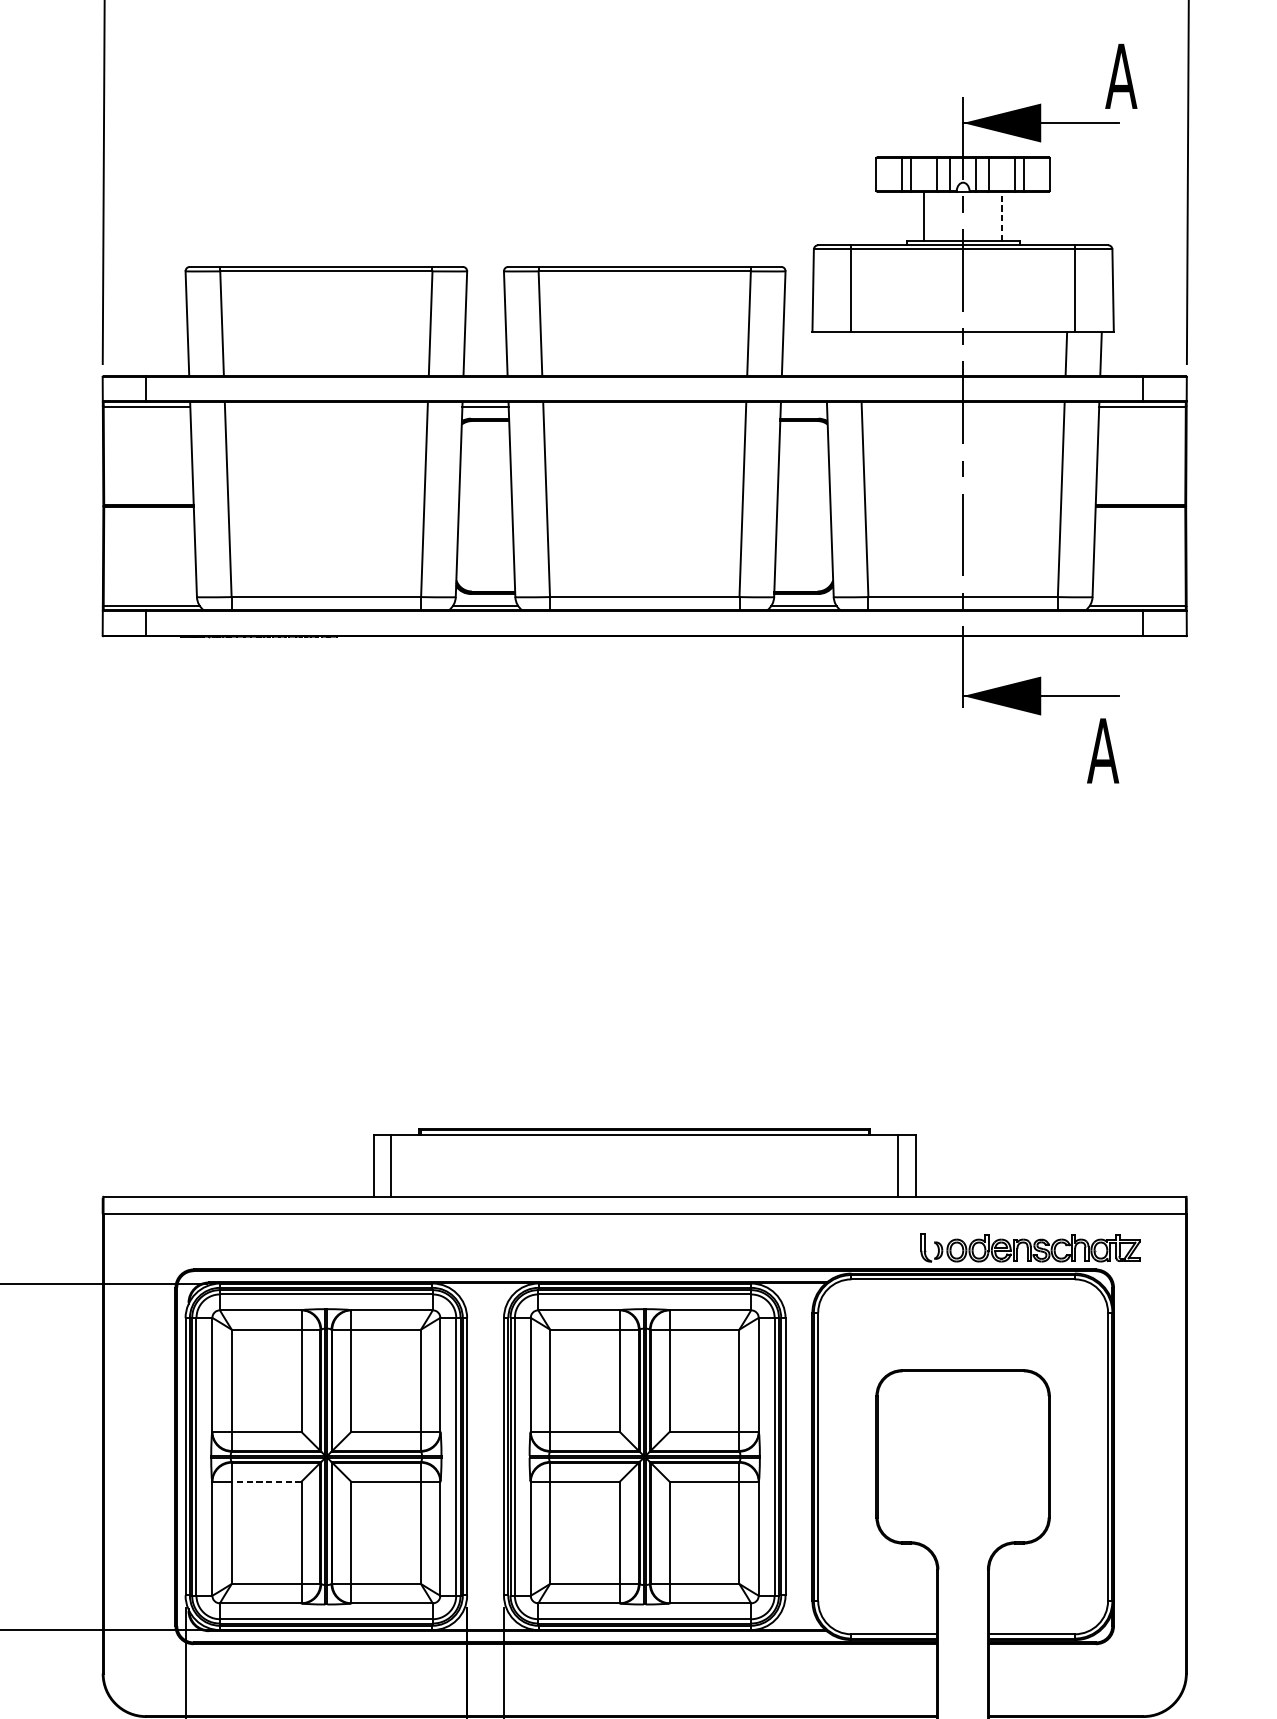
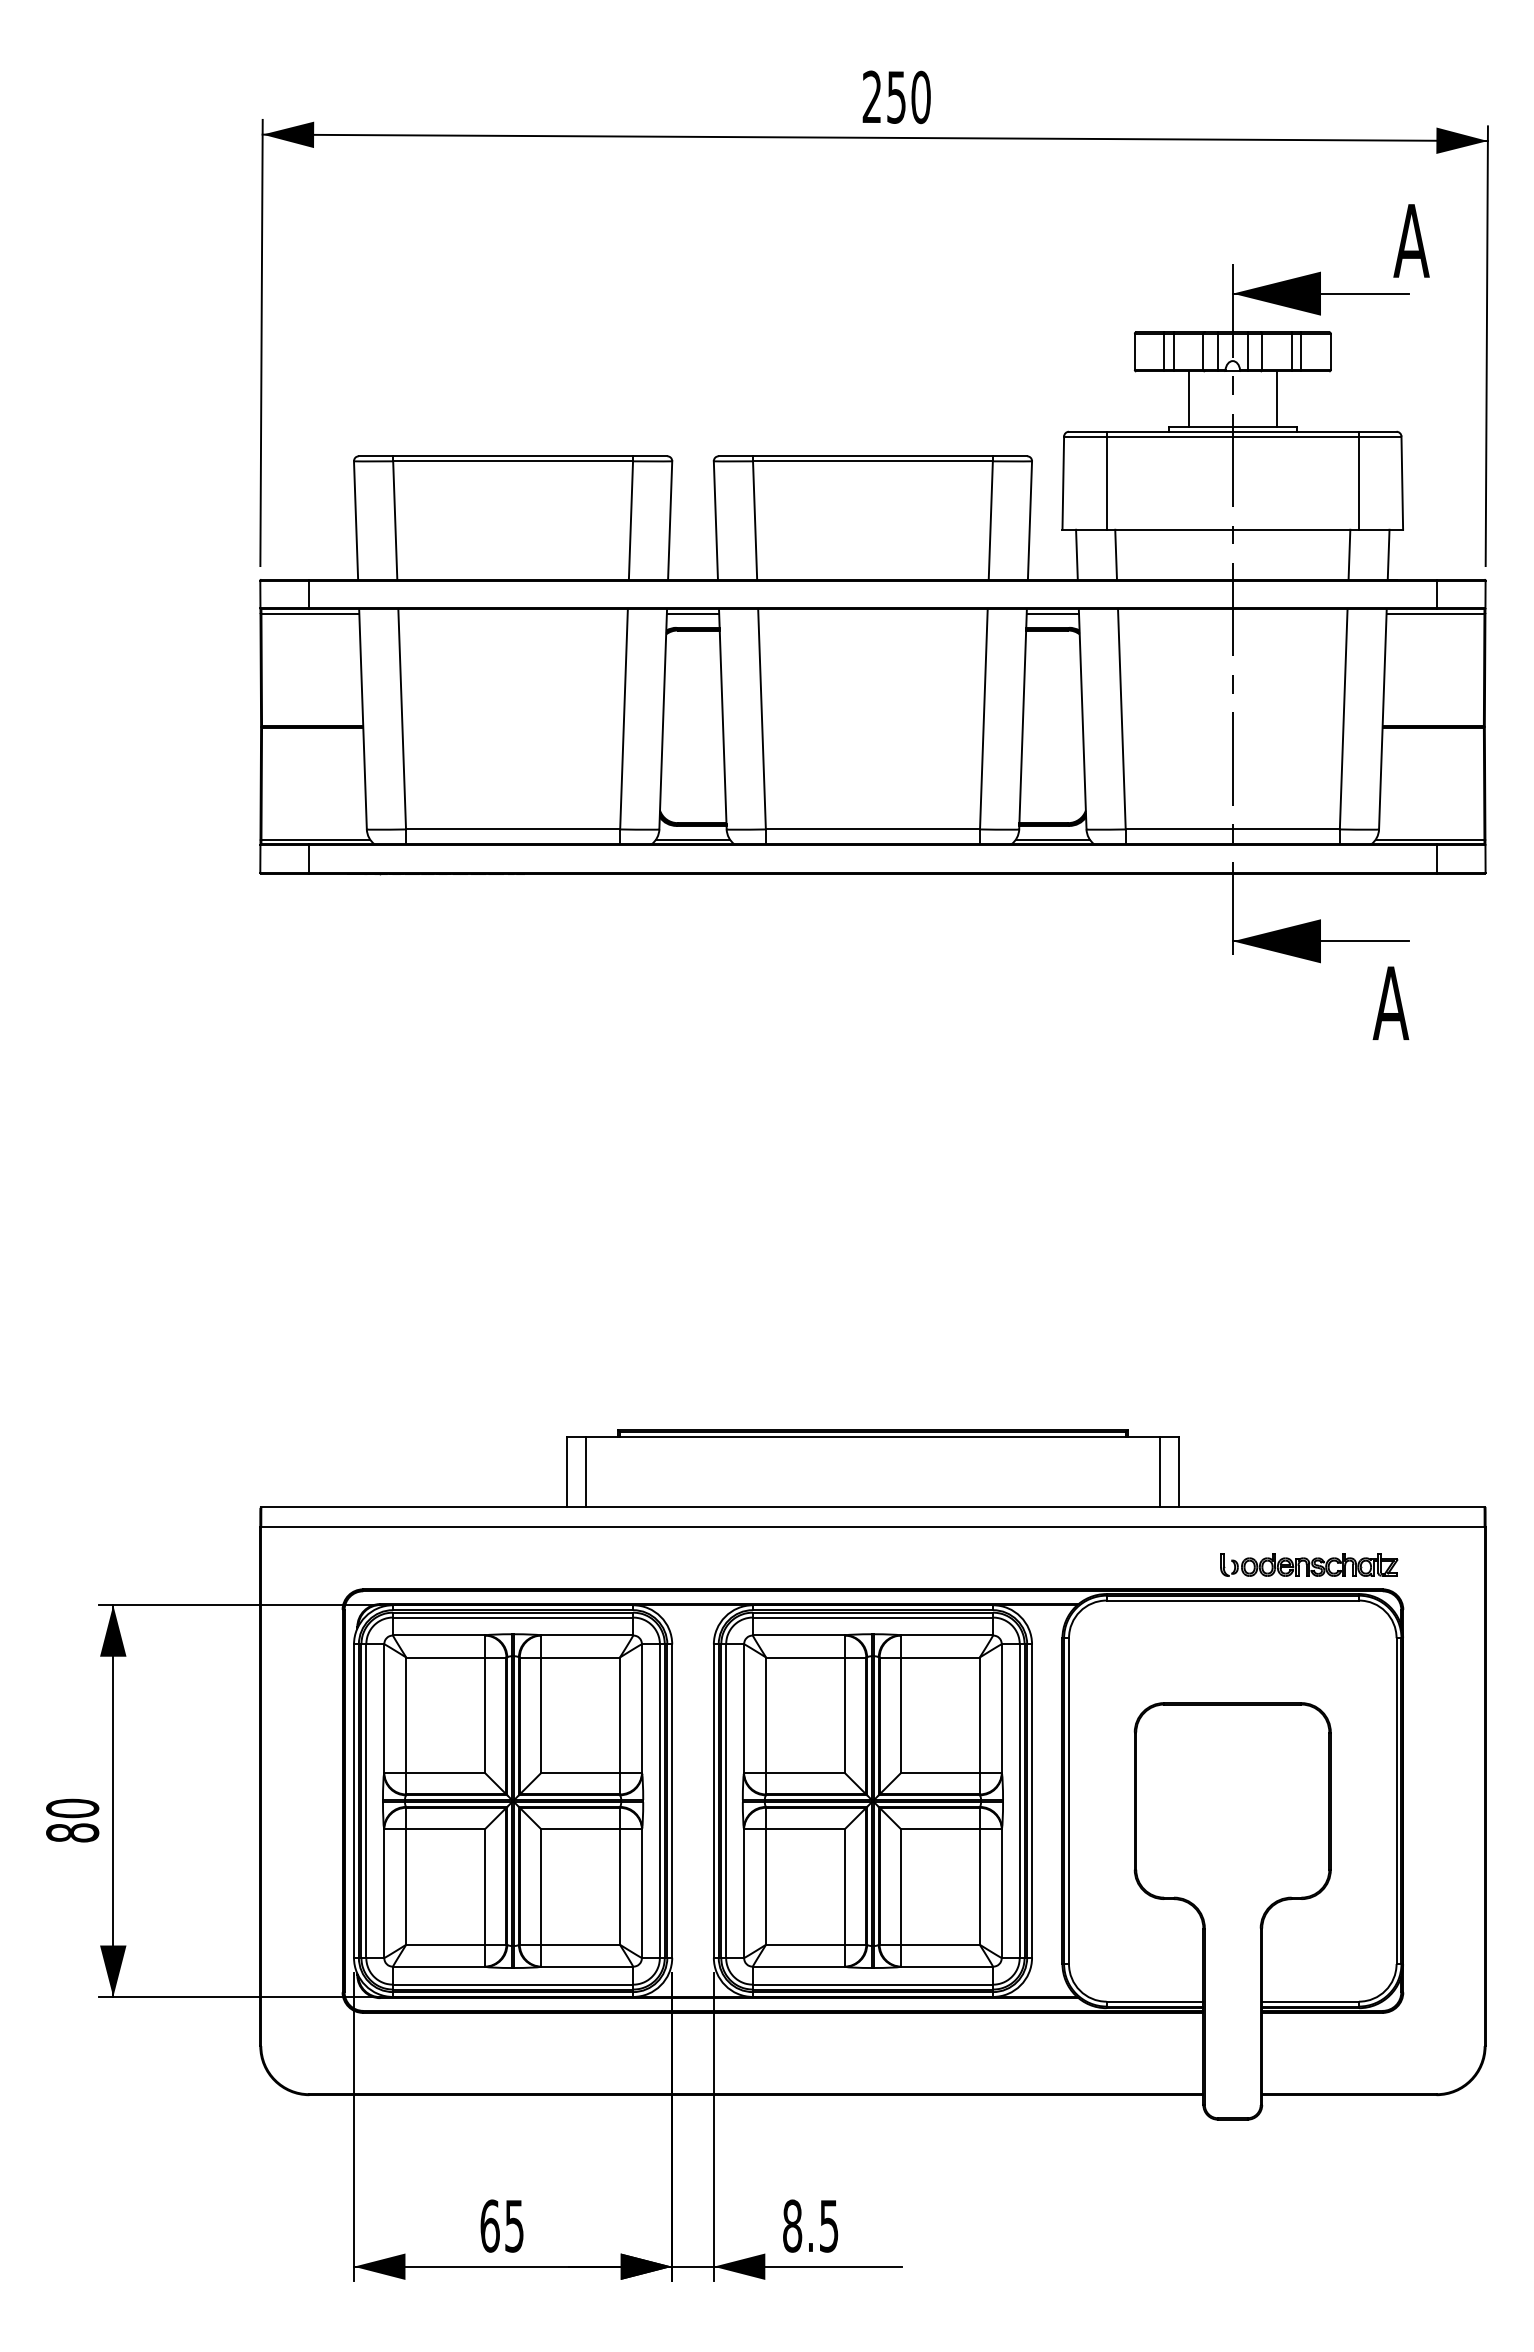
line: (1001, 216) -> (1276, 399), dashed -> solid
line: (824, 353) -> (1076, 554), added
line: (860, 353) -> (1116, 554), added
line: (803, 406) -> (1052, 614), added
part: (1031, 1247) -> (1309, 1564), size x0.71
line: (266, 1481) -> (445, 1829), dashed -> solid

